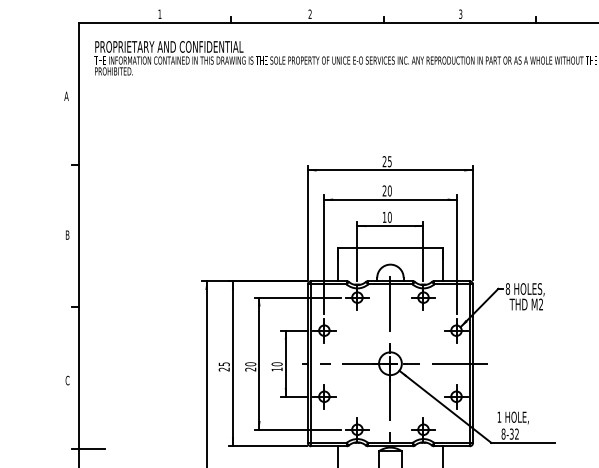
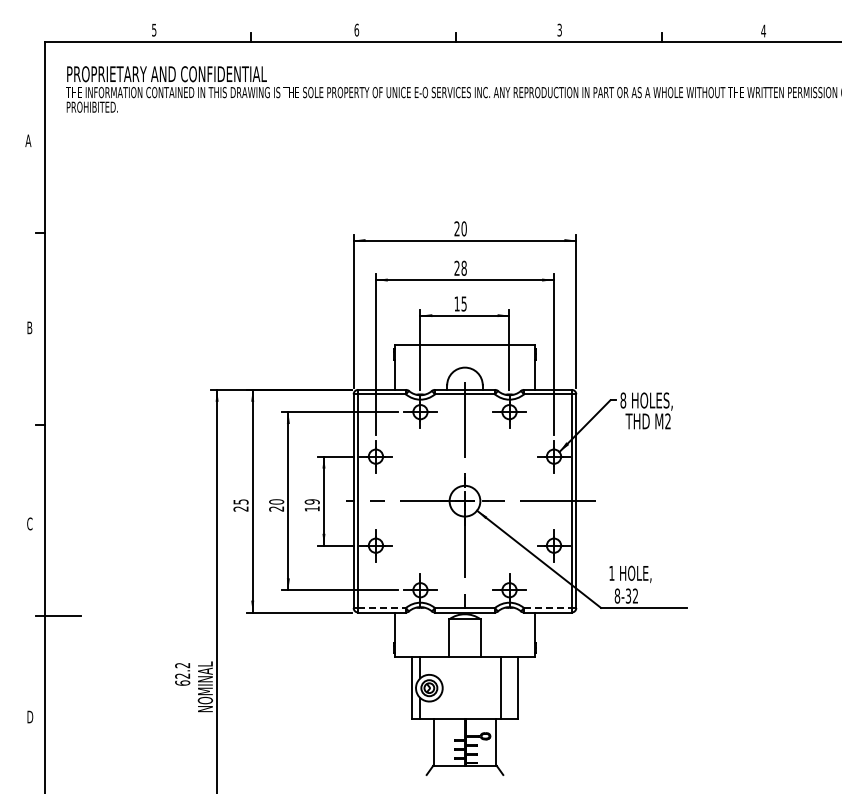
text: (160, 13) -> (154, 29), 1 -> 5
text: (309, 13) -> (356, 29), 2 -> 6
text: (389, 161) -> (463, 228), 25 -> 20
text: (389, 191) -> (463, 268), 20 -> 28
text: (389, 217) -> (463, 303), 10 -> 15
text: (277, 363) -> (312, 501), 10 -> 19
line: (329, 443) -> (382, 608), solid -> dashed
line: (451, 443) -> (547, 608), solid -> dashed

